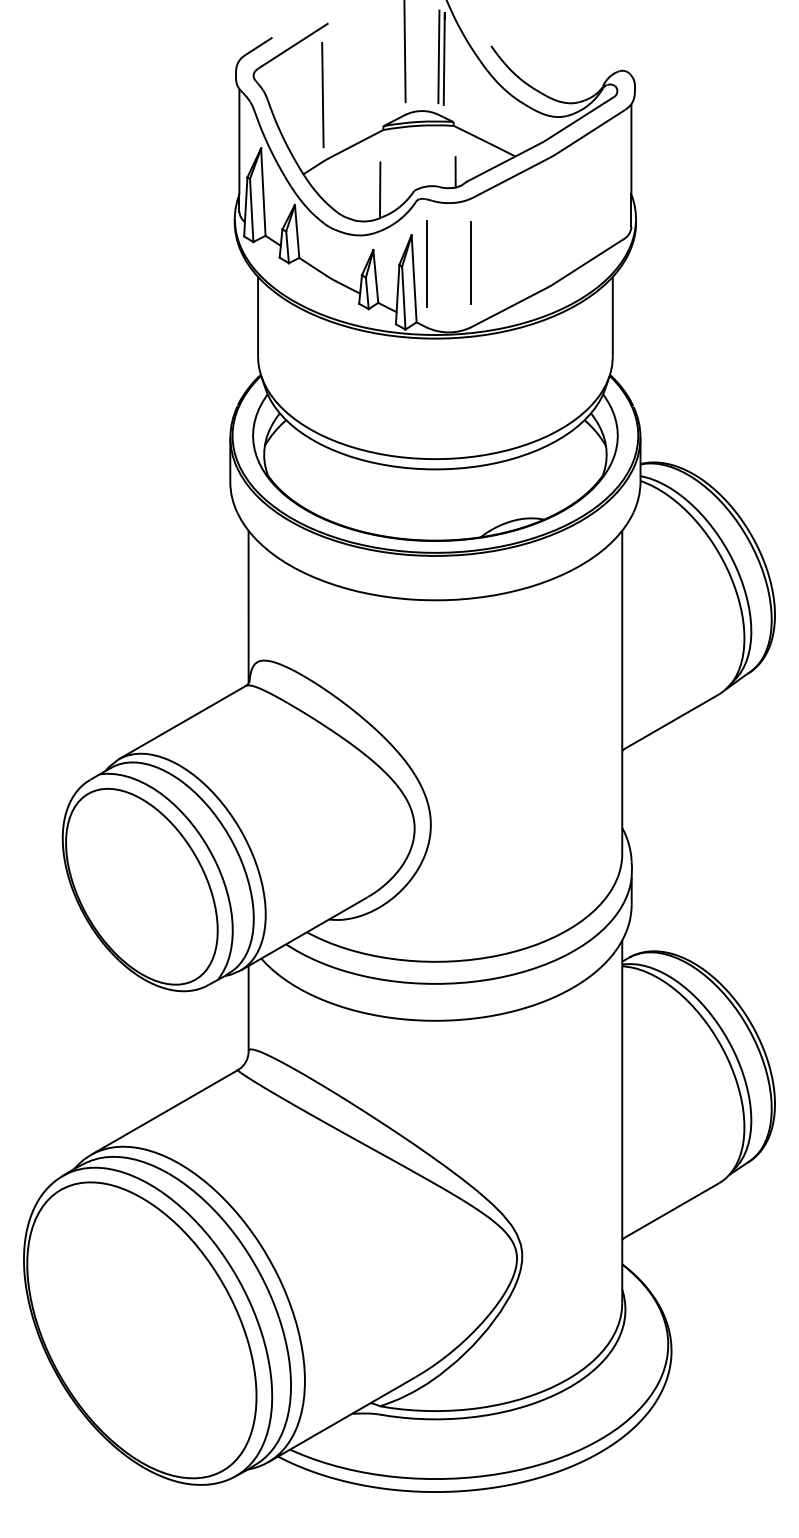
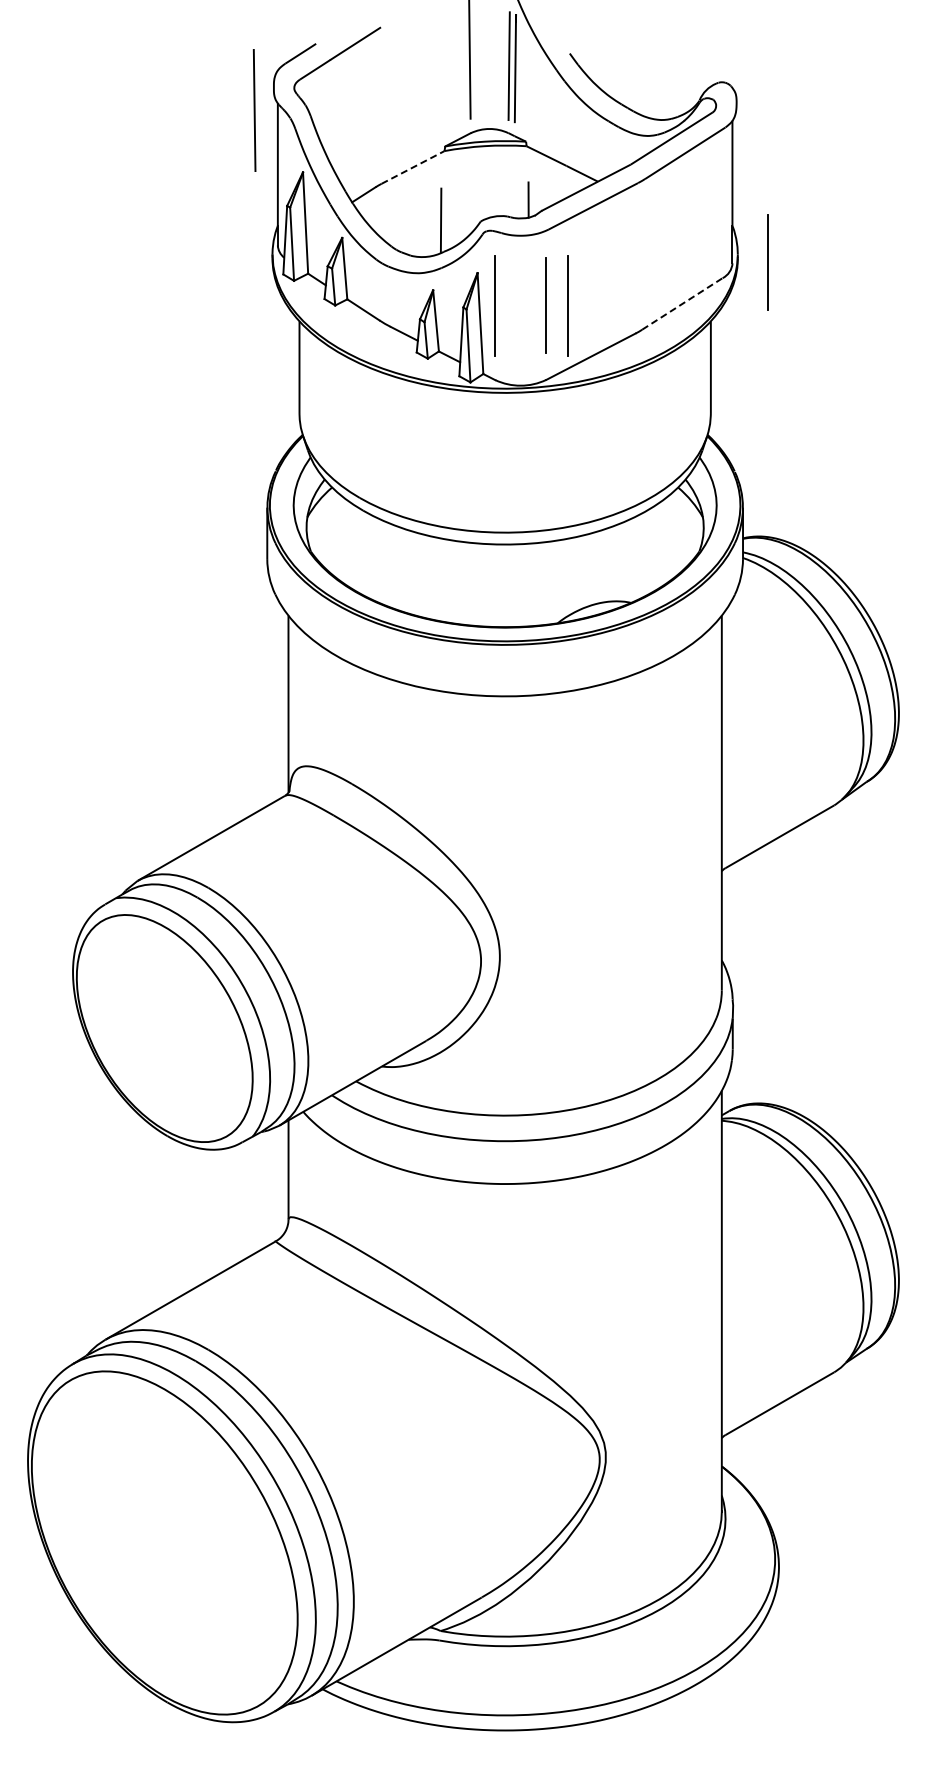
line: (322, 95) -> (254, 110), moved
line: (356, 144) -> (413, 167), solid -> dashed
line: (661, 226) -> (767, 262), added
line: (588, 261) -> (682, 303), solid -> dashed
line: (489, 263) -> (567, 305), added

